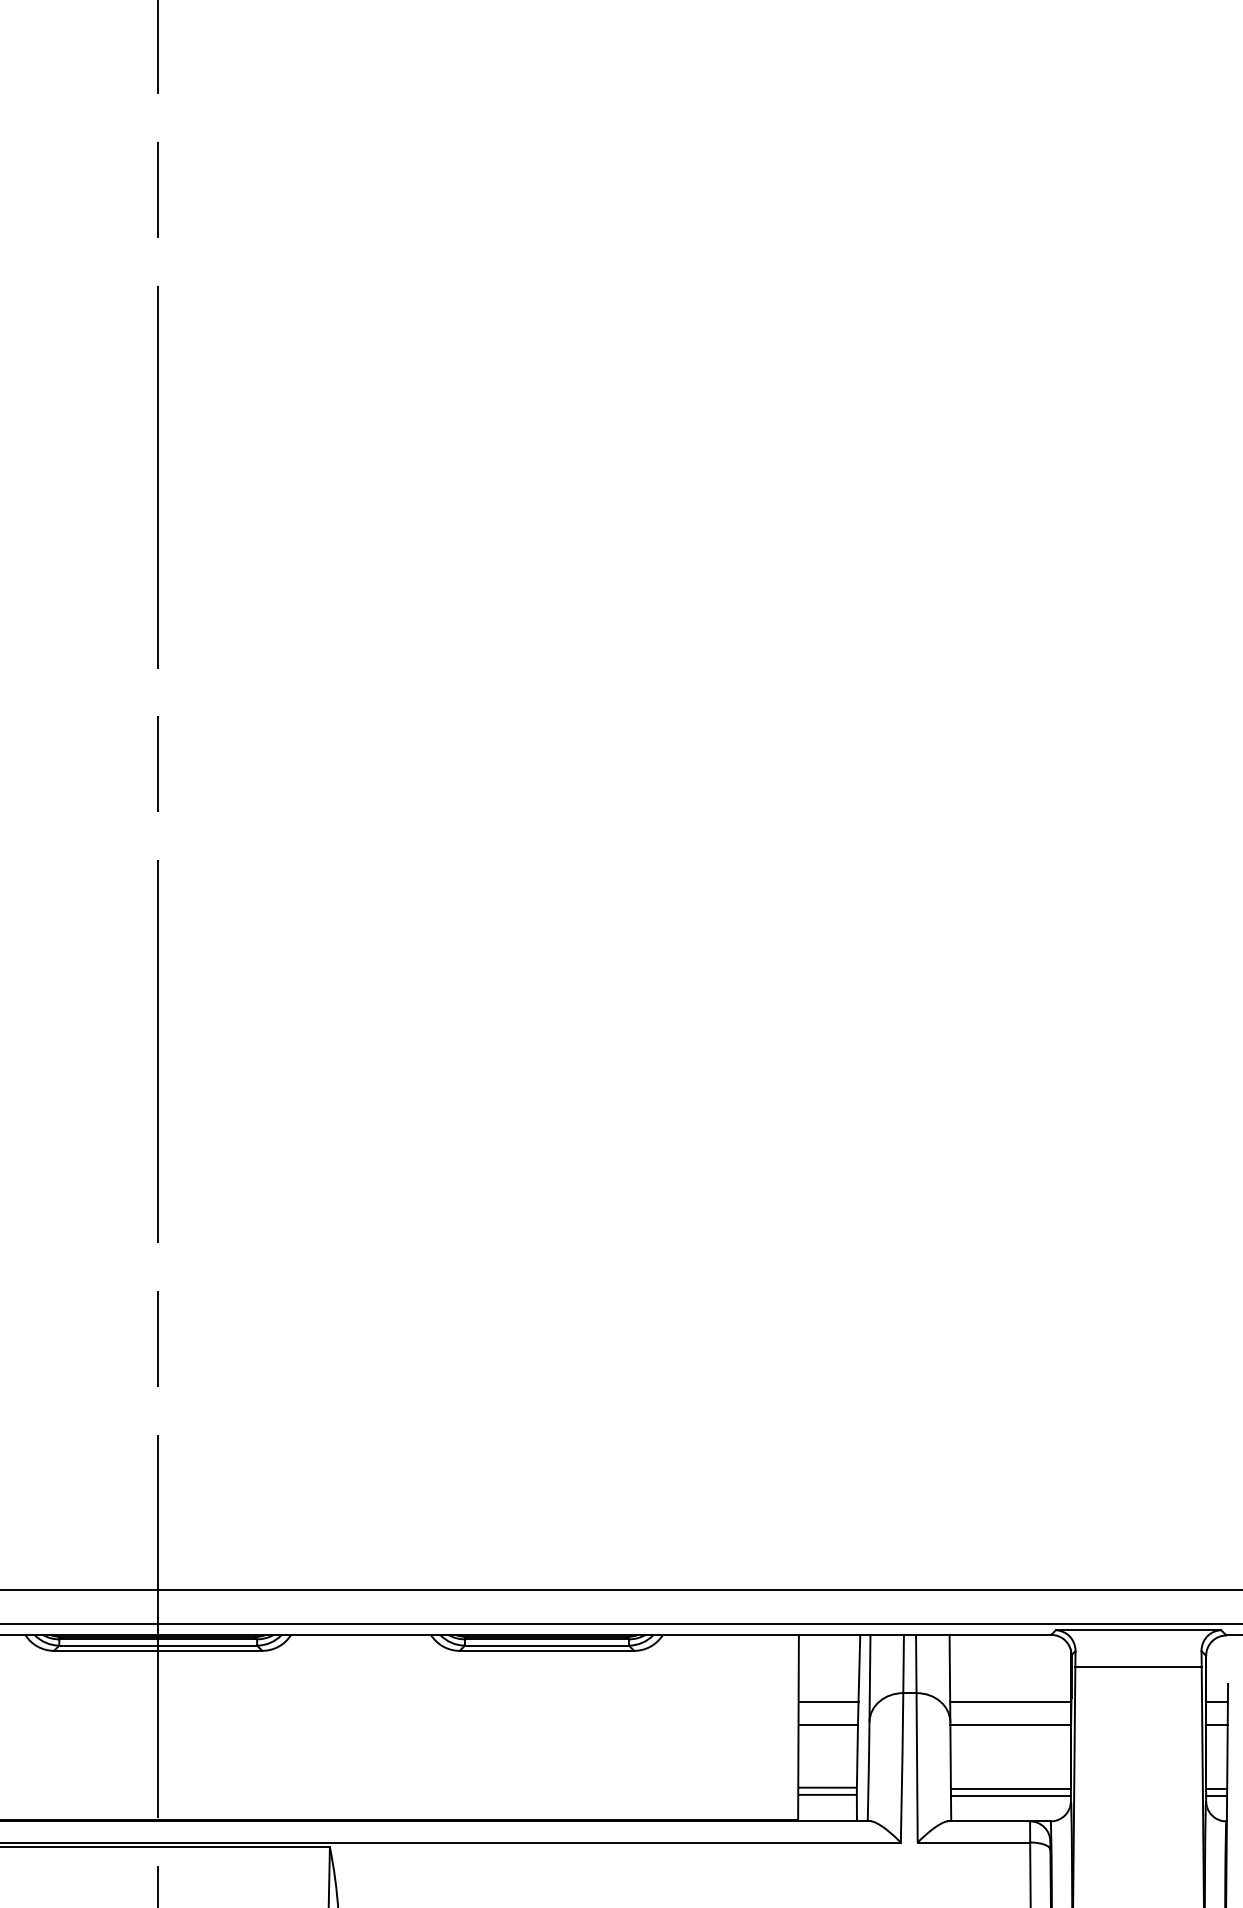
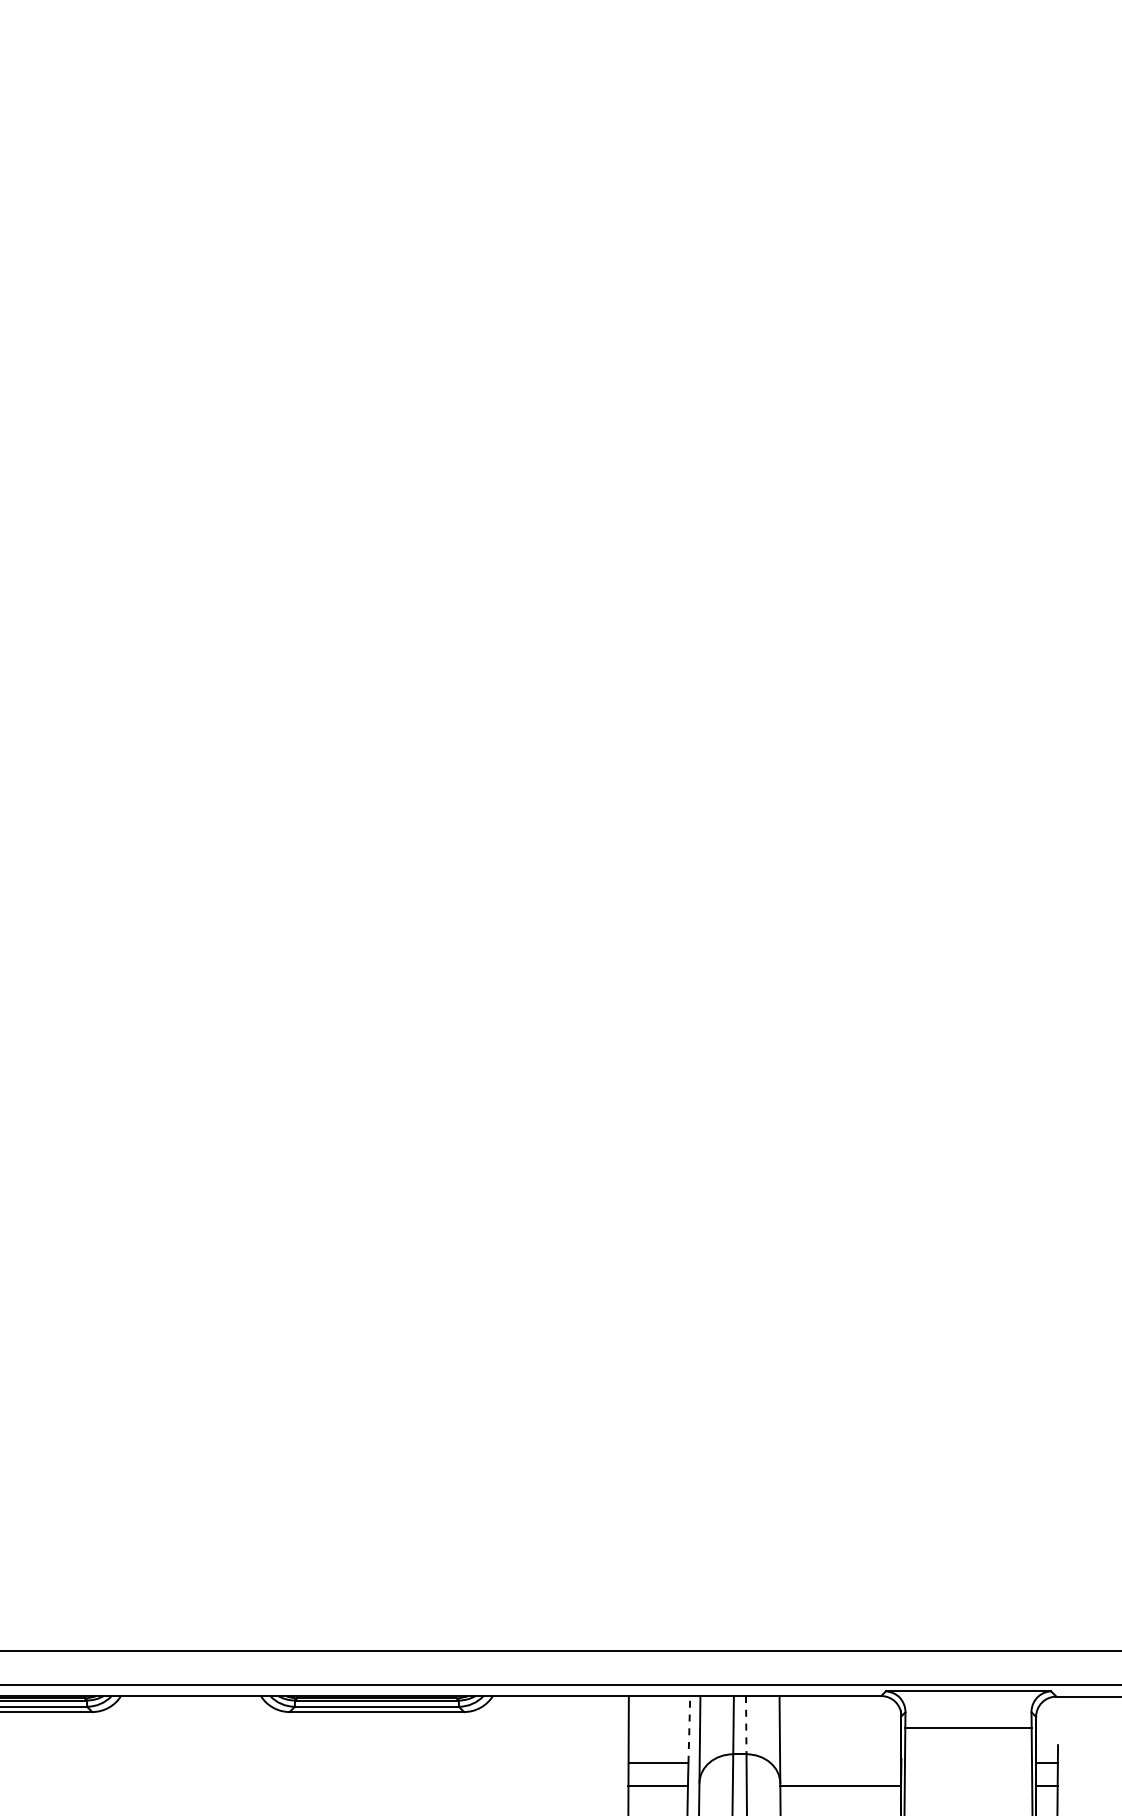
line: (916, 1664) -> (746, 1725), solid -> dashed
line: (859, 1667) -> (689, 1728), solid -> dashed
line: (1010, 1701) -> (840, 1762), removed

